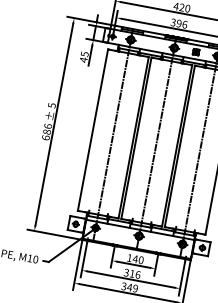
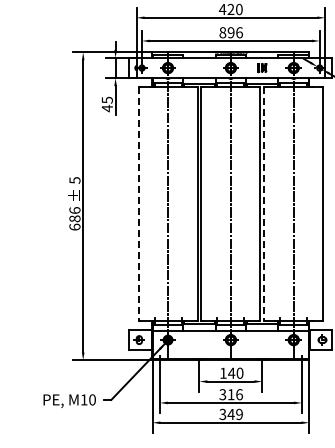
text: (173, 22) -> (222, 32), 396 -> 896
line: (92, 130) -> (138, 204), solid -> dashed
line: (179, 146) -> (264, 204), solid -> dashed

